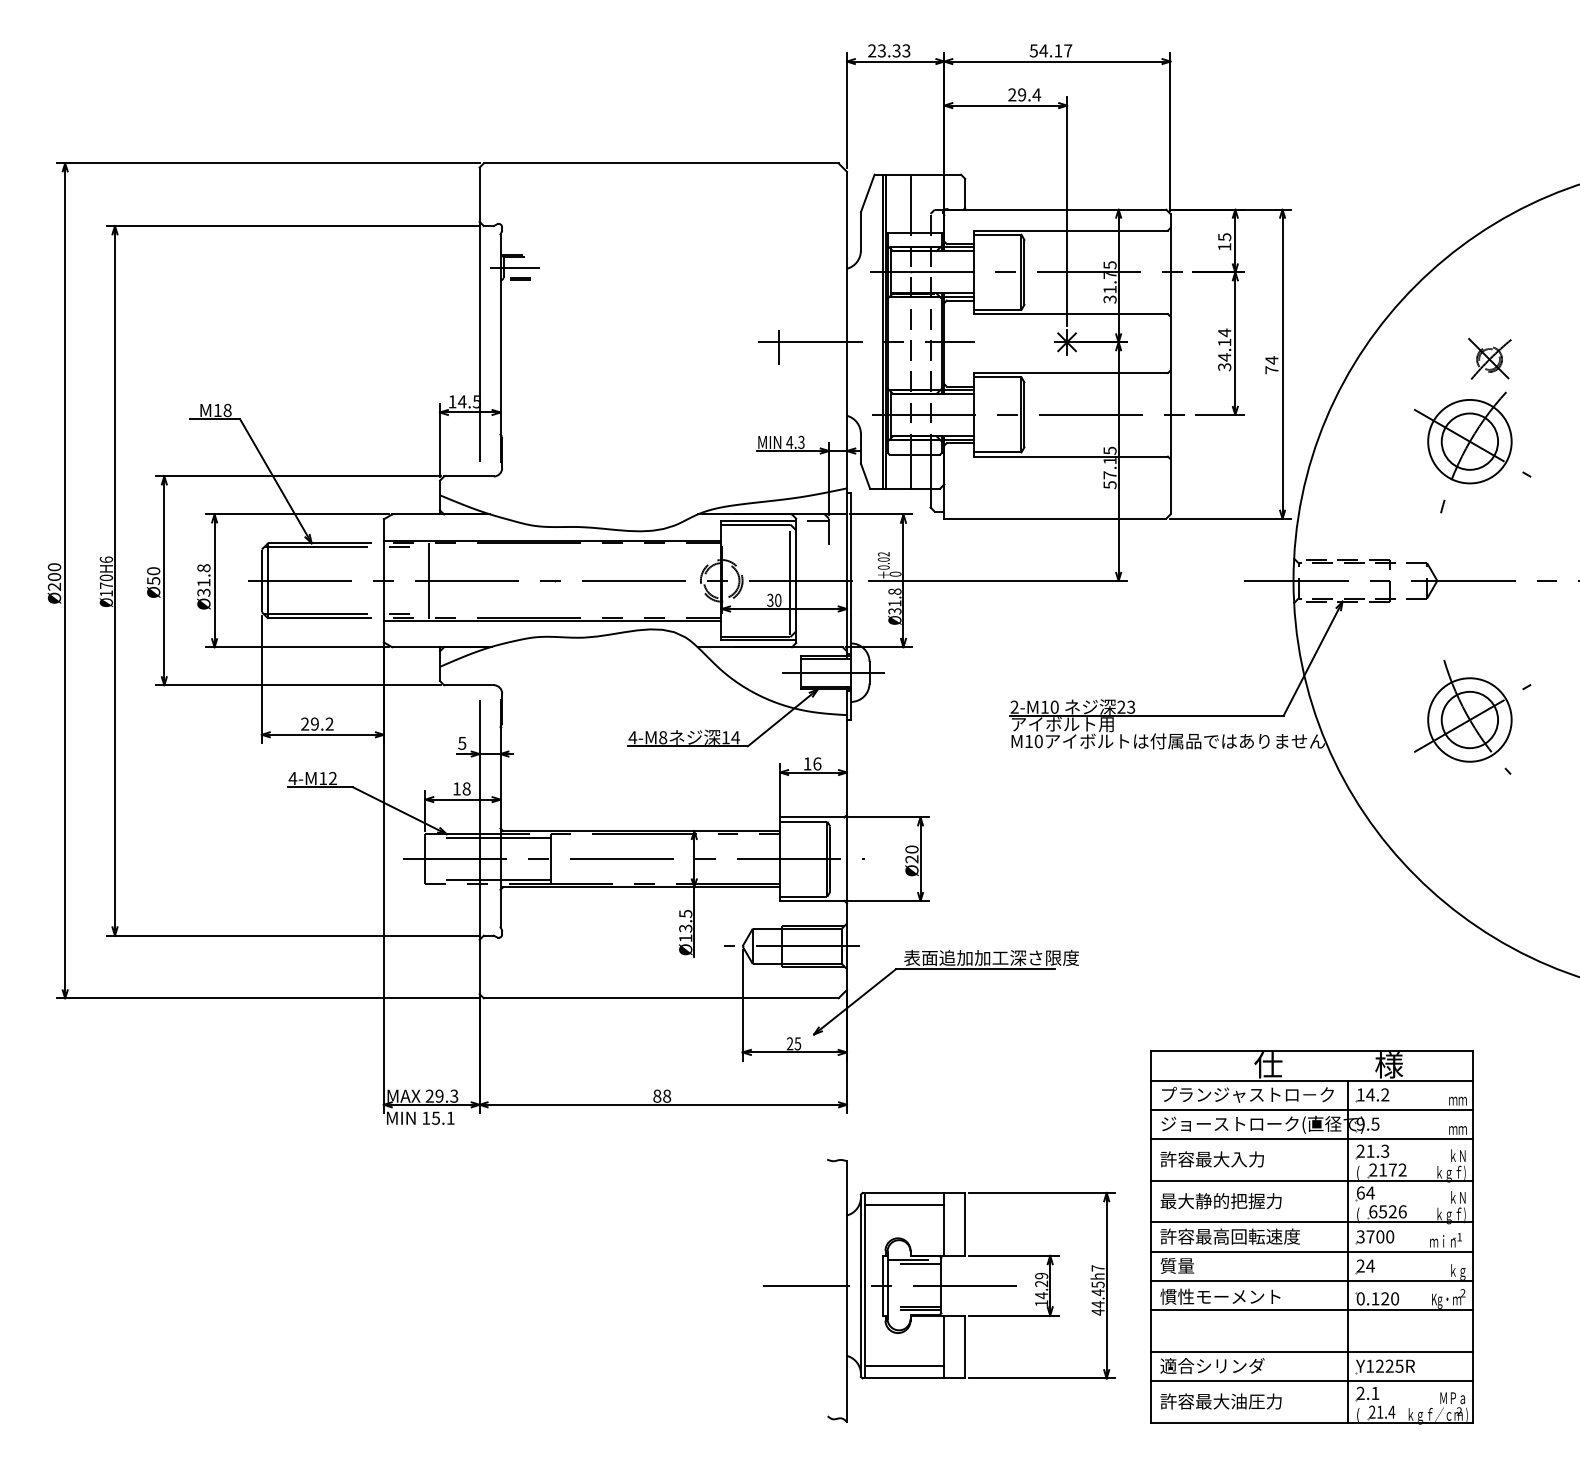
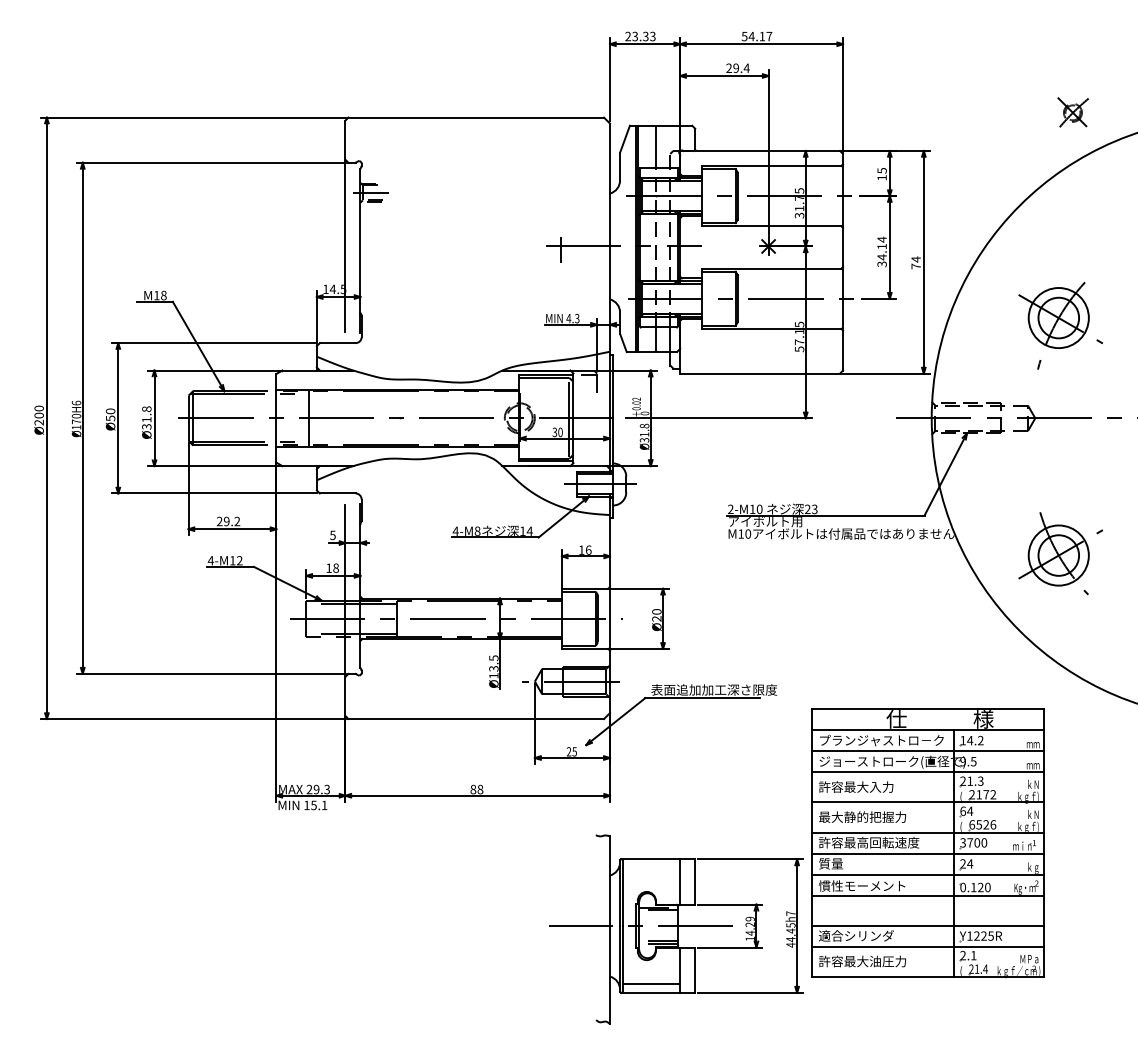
part: (1488, 358) -> (1072, 112), moved
part: (1472, 717) -> (1060, 553), moved
line: (904, 1205) -> (651, 868), removed
part: (1311, 1237) -> (927, 843), moved

